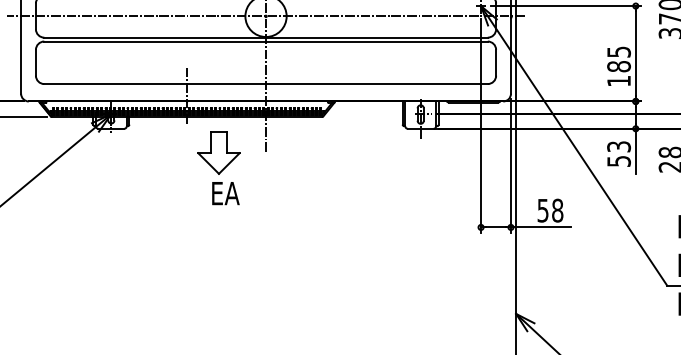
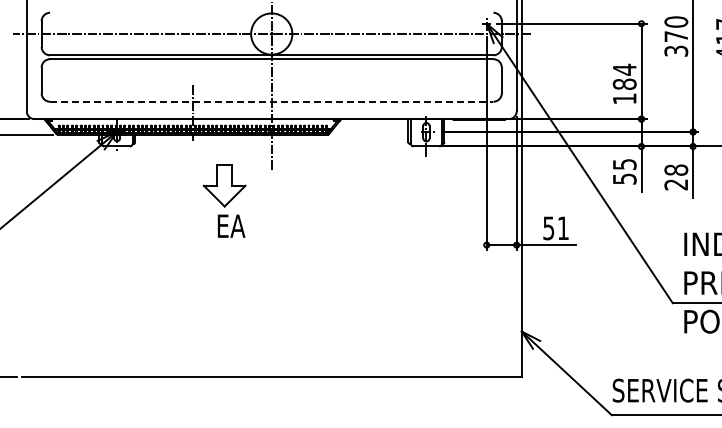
text: (618, 51) -> (624, 69), 185 -> 184
line: (265, 83) -> (271, 101), solid -> dashed
text: (617, 146) -> (623, 164), 53 -> 55
part: (218, 167) -> (224, 200), moved
text: (557, 210) -> (563, 228), 58 -> 51

